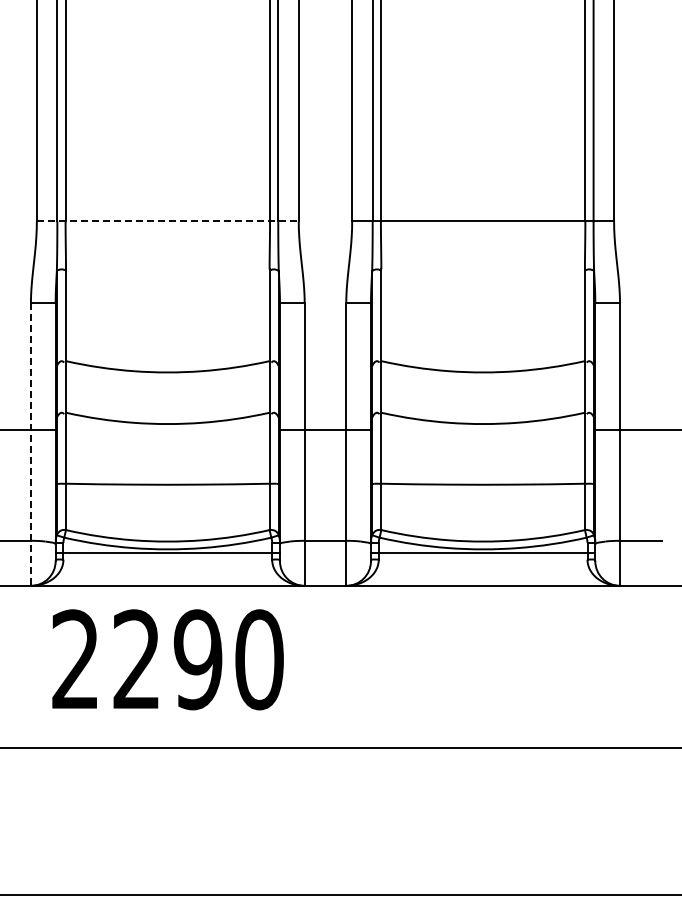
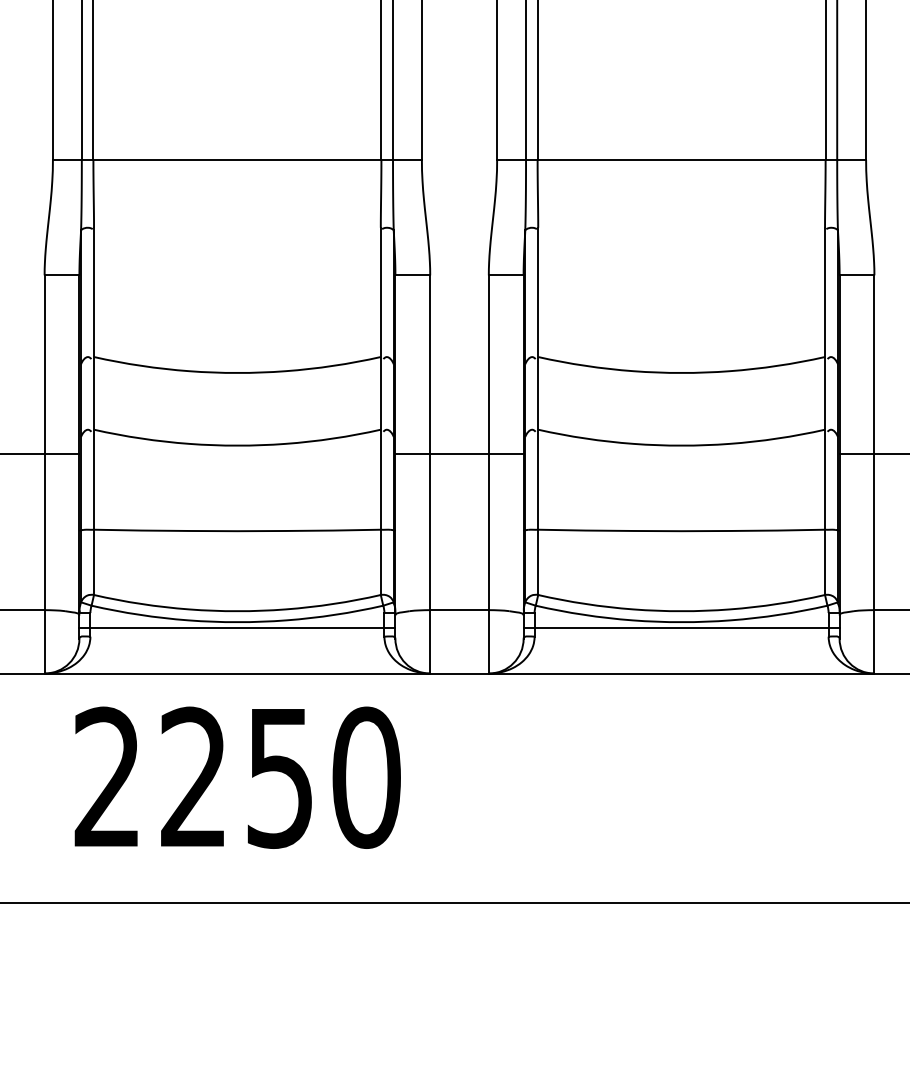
line: (167, 221) -> (236, 160), dashed -> solid
line: (30, 445) -> (43, 475), dashed -> solid
text: (197, 659) -> (279, 777), 2290 -> 2250

